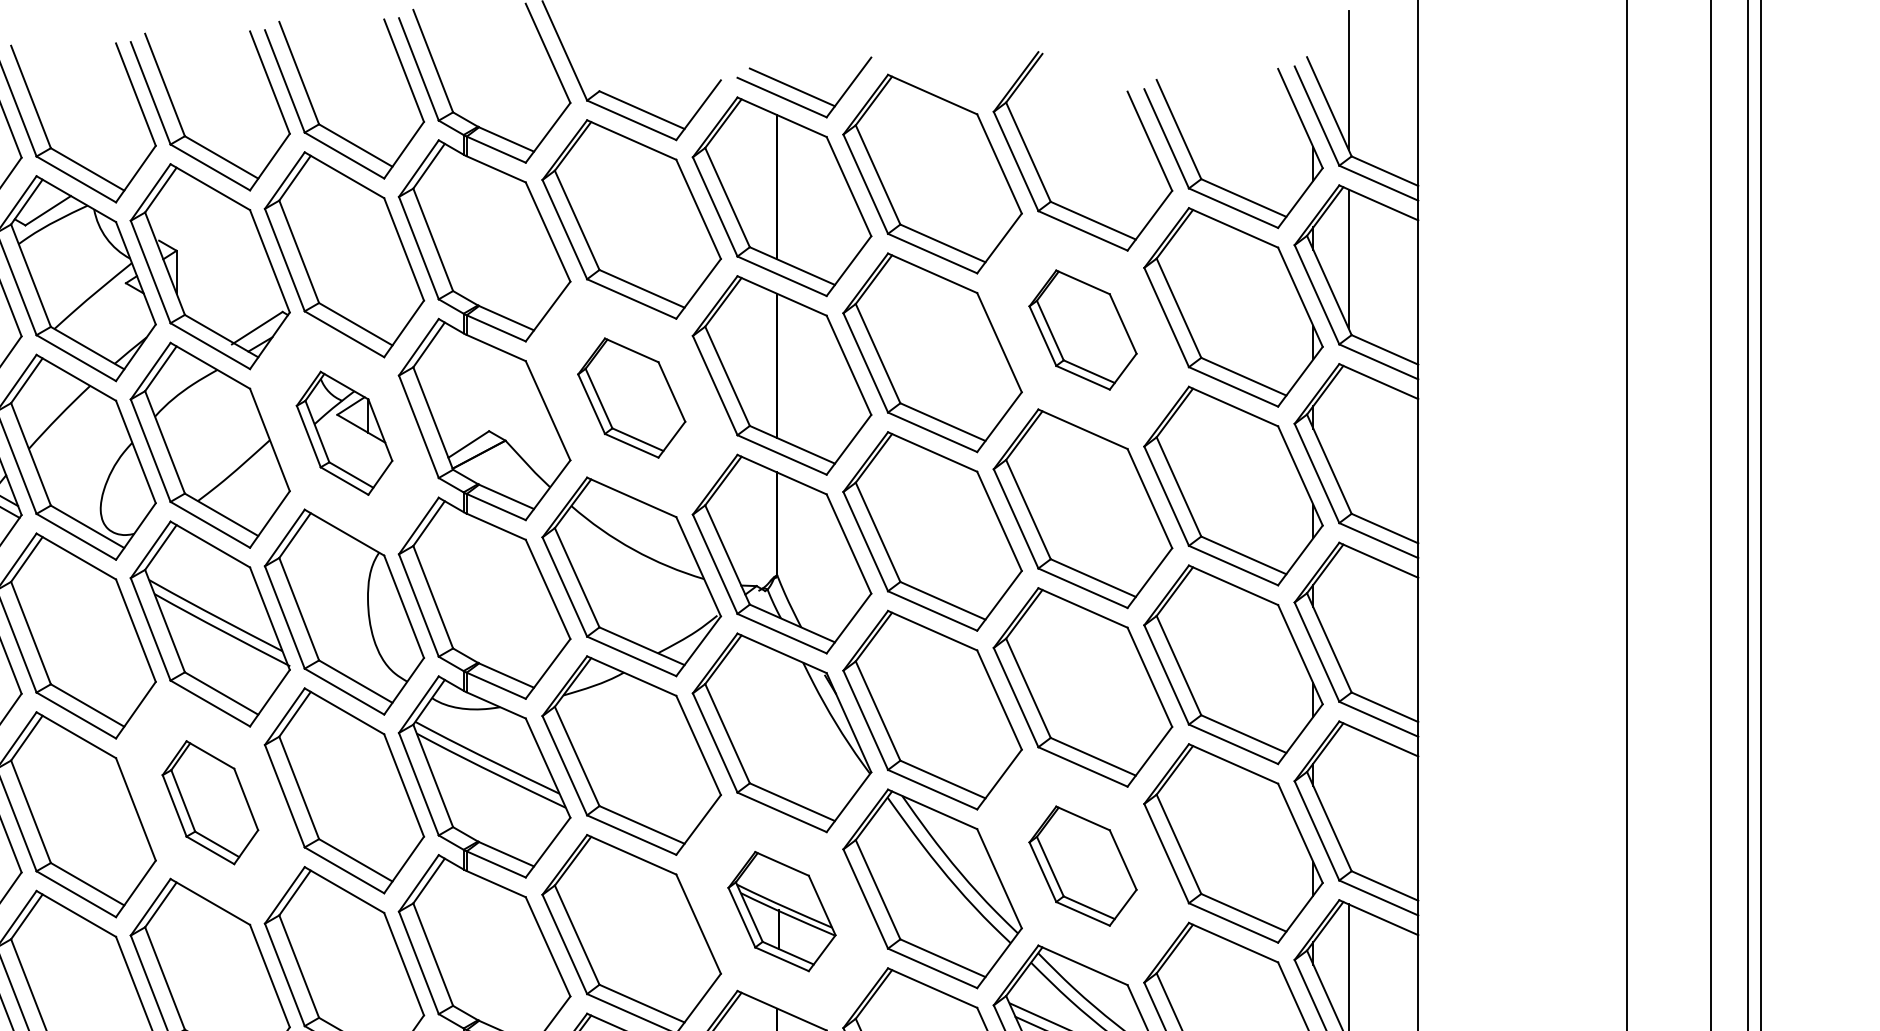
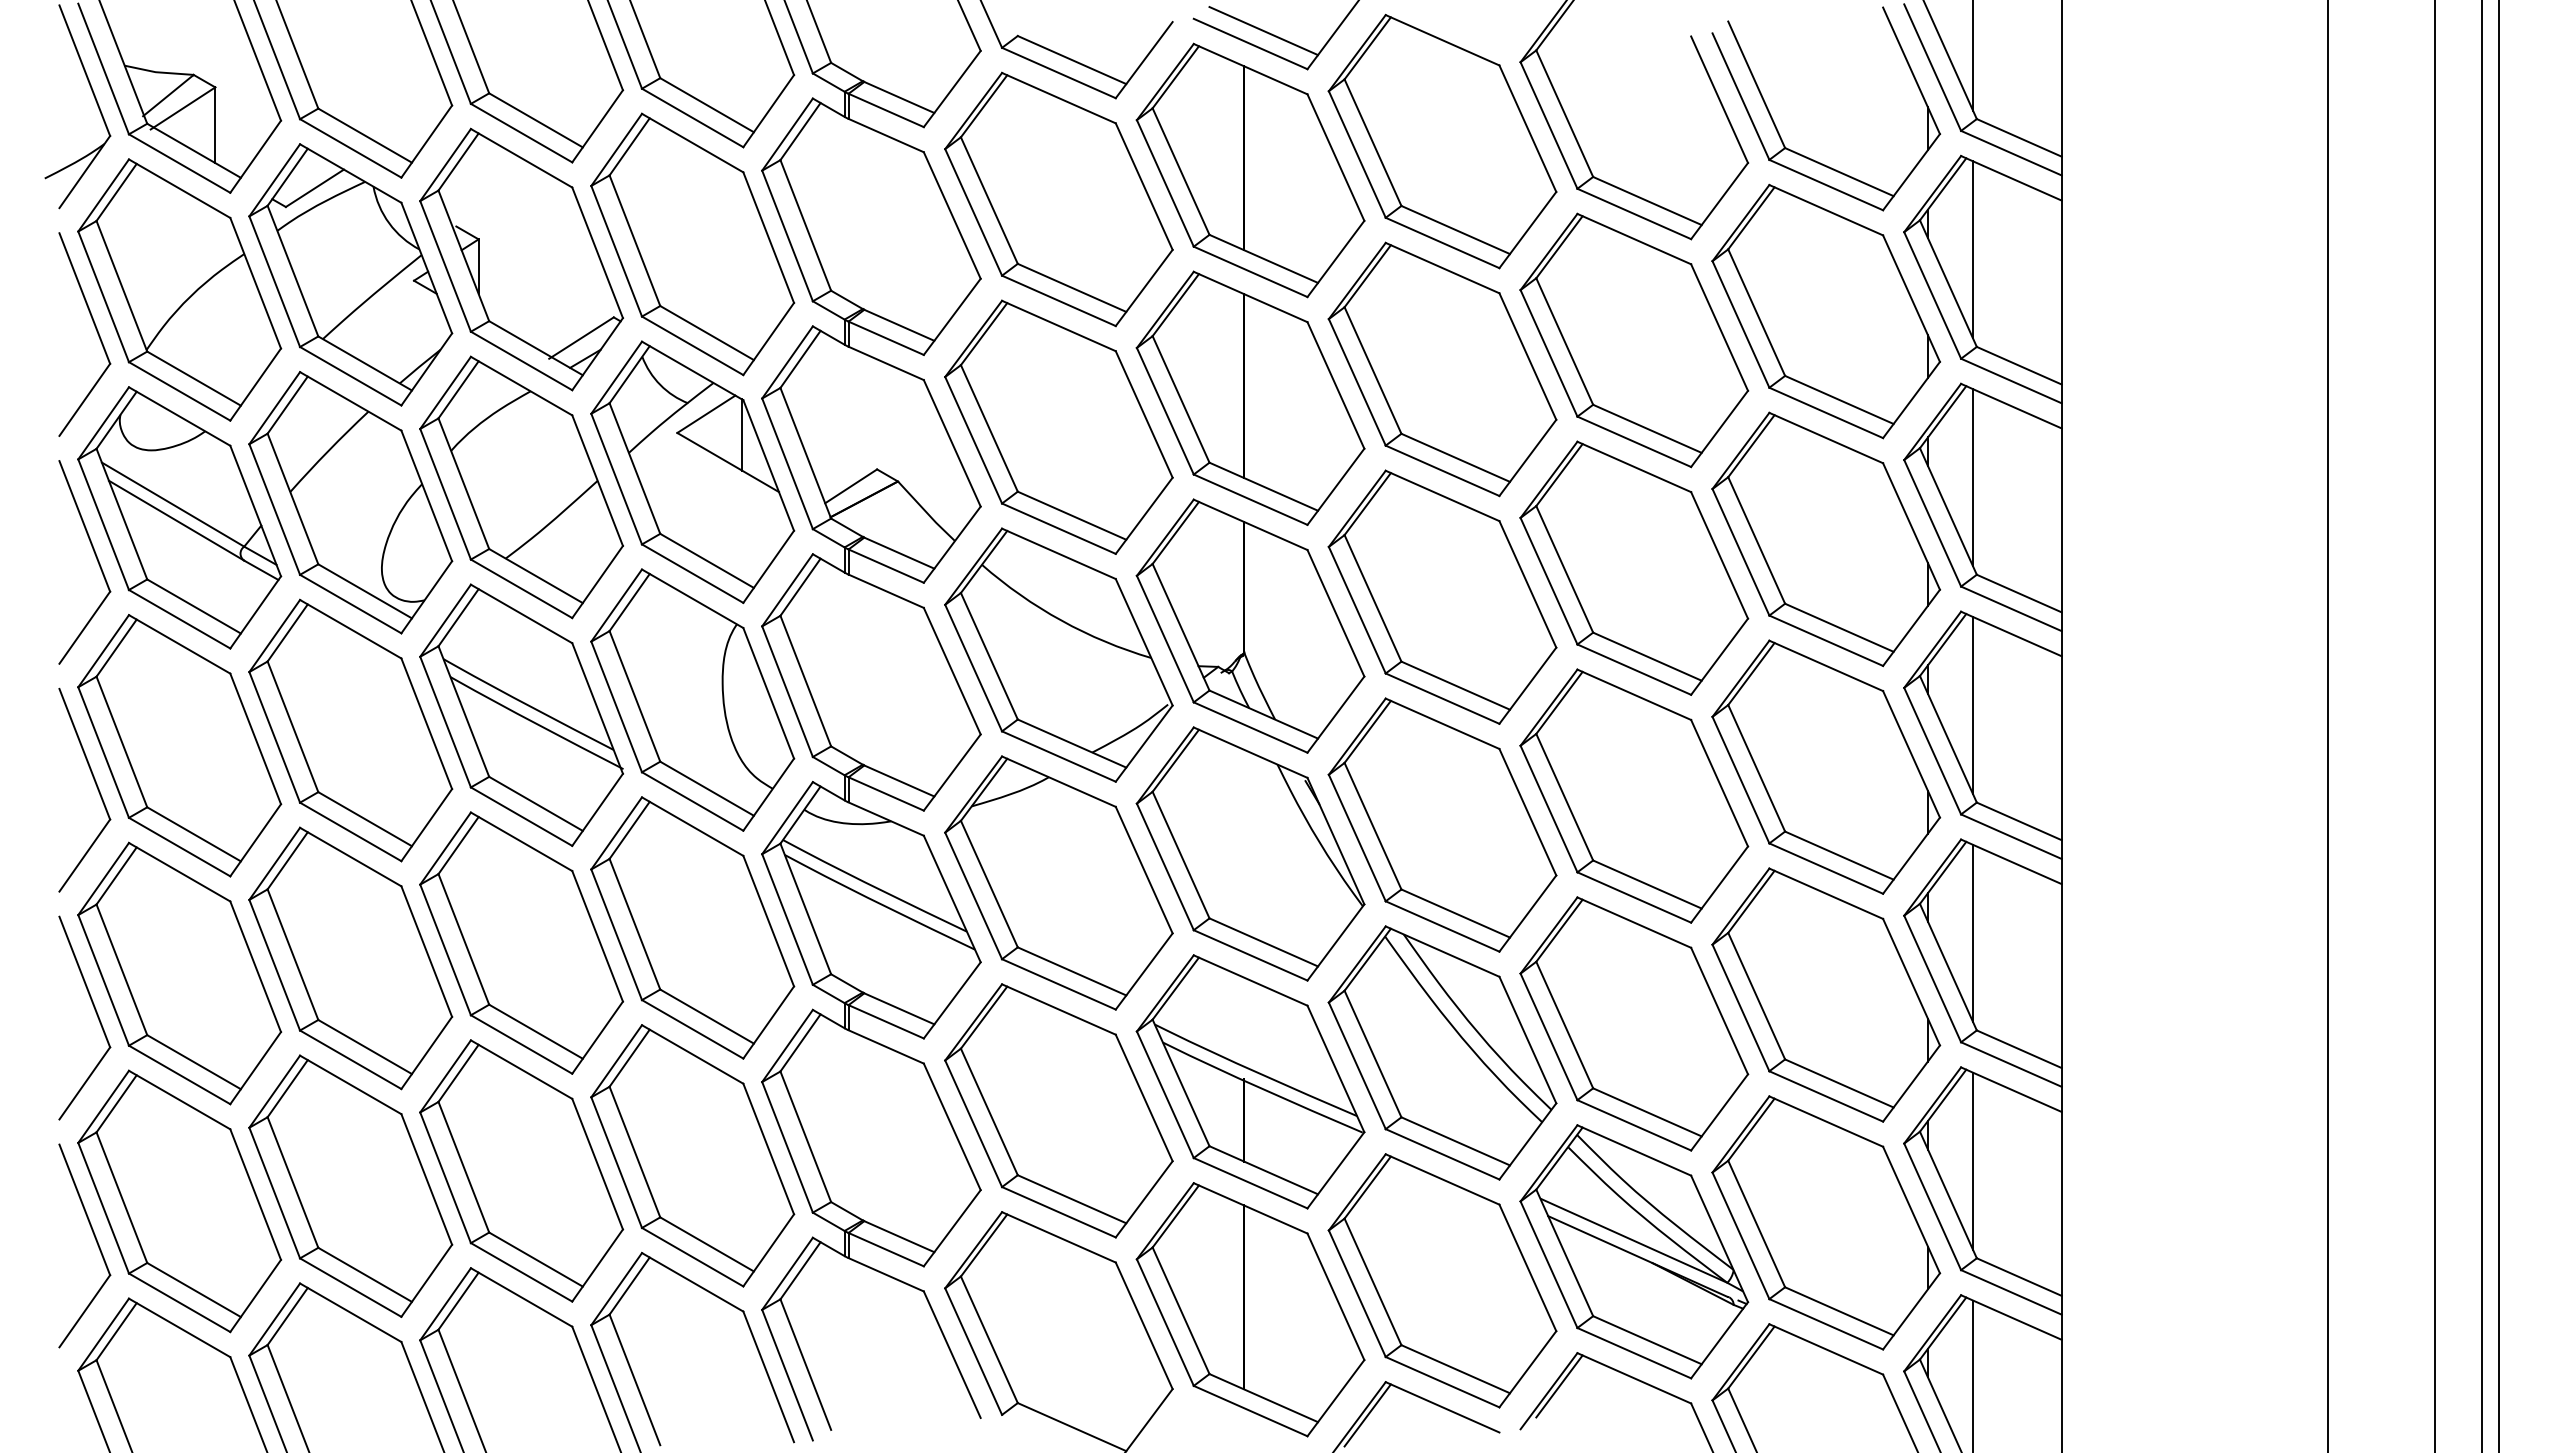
part: (1083, 330) -> (1634, 340), size x1.67
part: (631, 397) -> (1058, 426), size x1.67
part: (344, 432) -> (692, 471), size x1.67
line: (1349, 437) -> (1973, 477), added
line: (1349, 616) -> (1973, 705), added
line: (1349, 794) -> (1973, 932), added
part: (210, 802) -> (521, 942), size x1.67
part: (1083, 865) -> (1634, 1023), size x1.67
part: (781, 911) -> (1250, 1081), size x1.67

